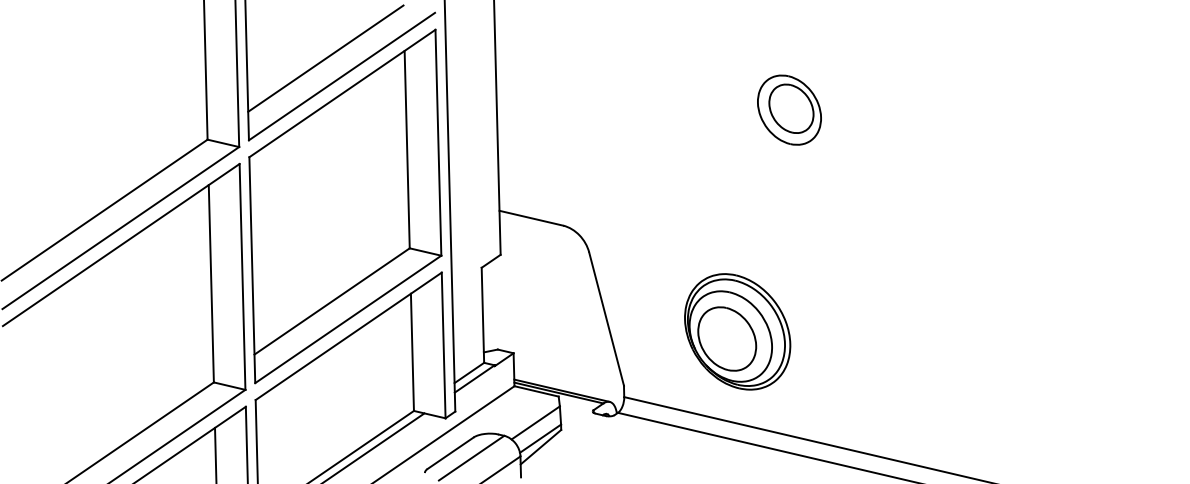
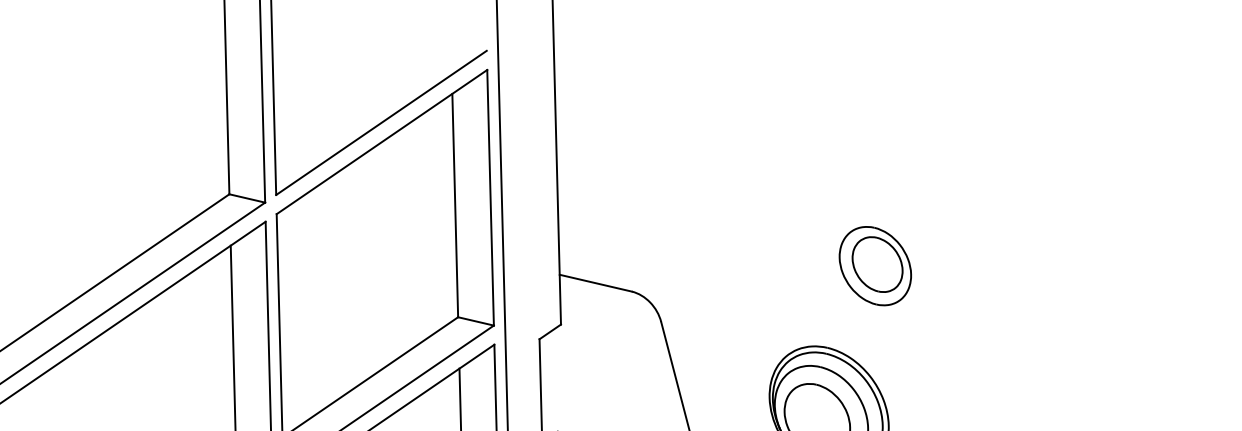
line: (325, 58) -> (362, 102), removed
part: (789, 109) -> (875, 265), moved

